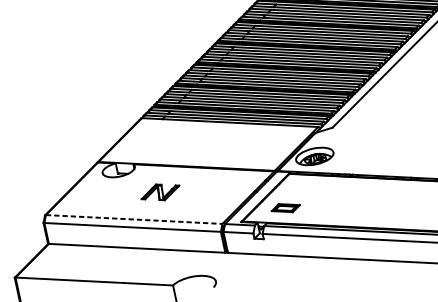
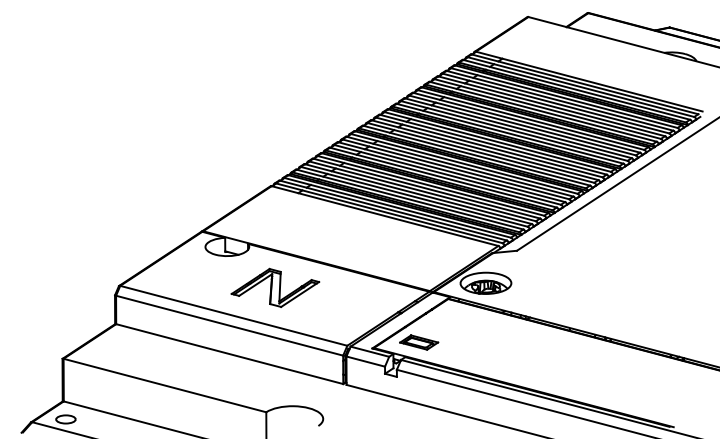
part: (160, 192) -> (275, 287), size x1.67
part: (286, 208) -> (419, 342), moved
line: (134, 219) -> (234, 315), dashed -> solid

